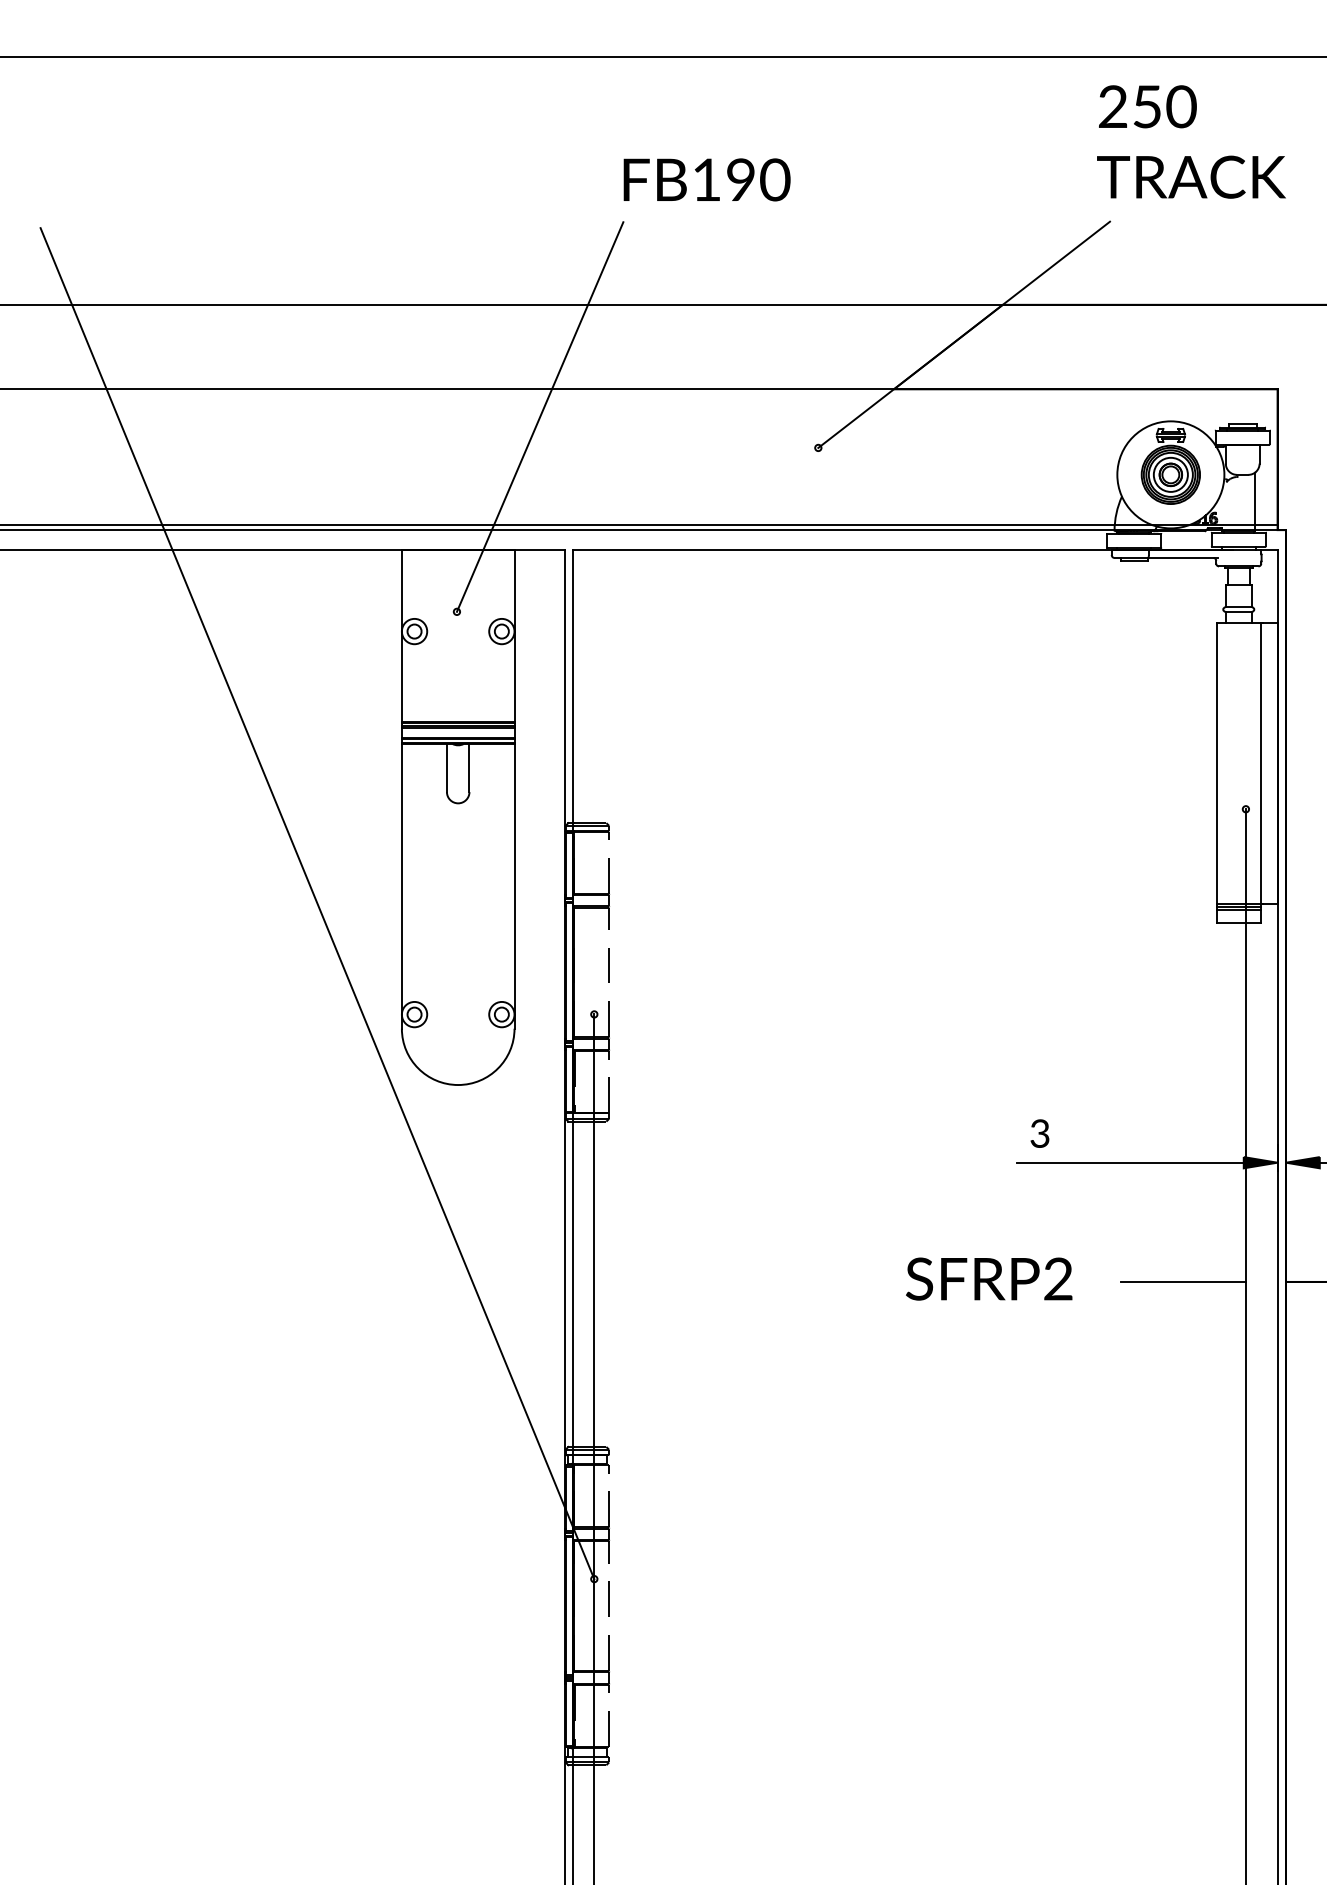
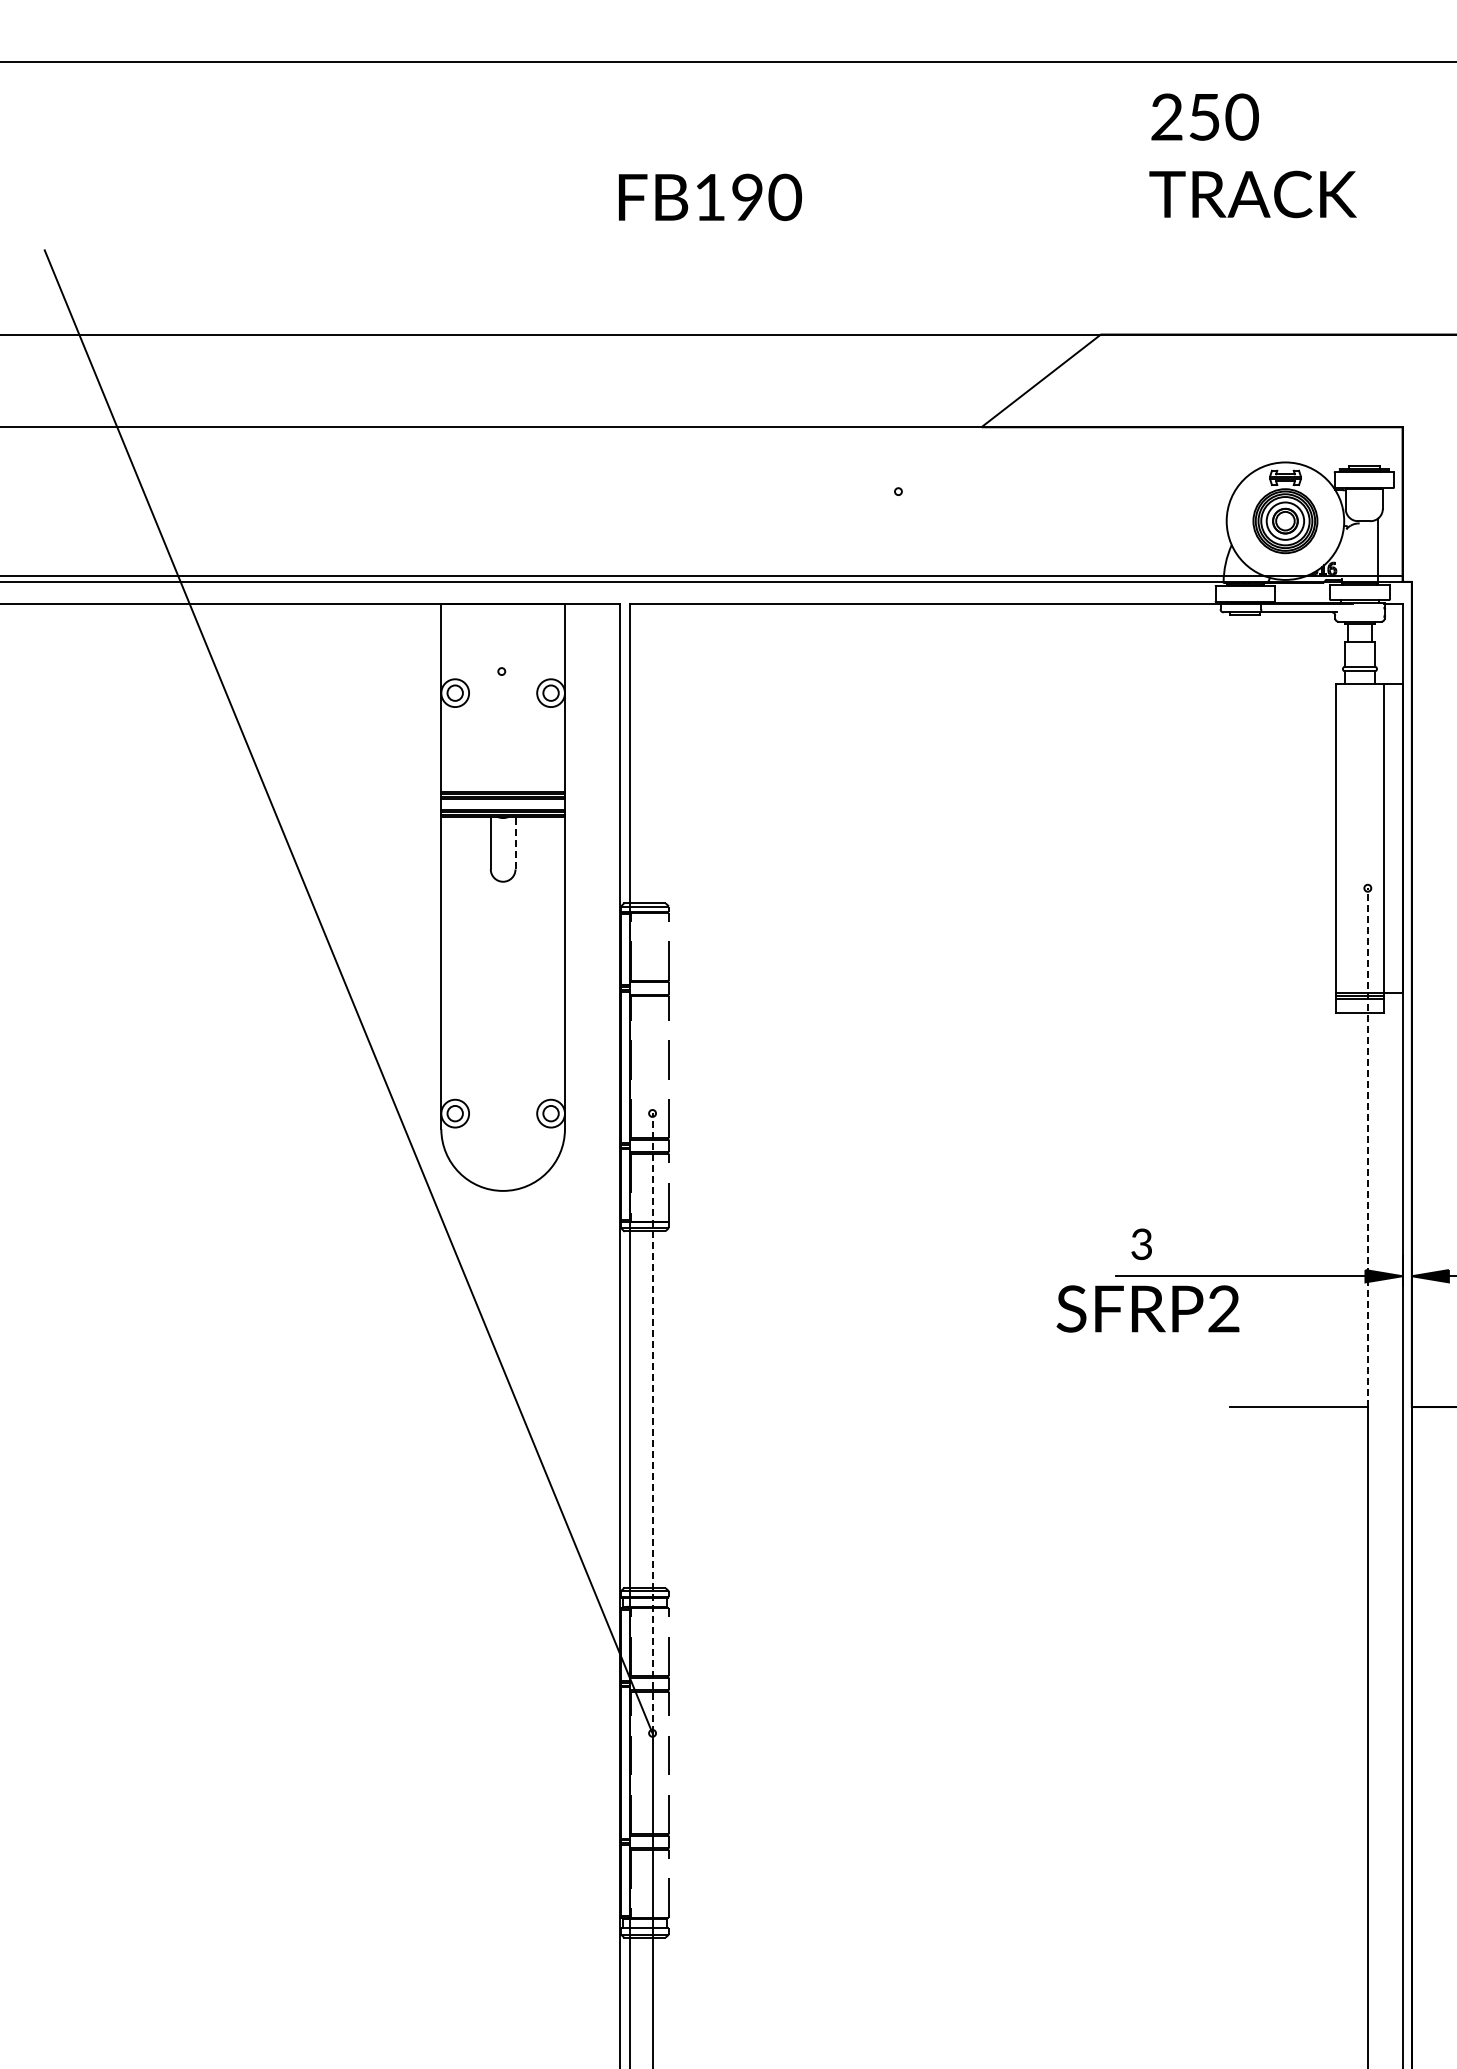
text: (1190, 141) -> (1252, 155), moved
text: (707, 179) -> (710, 196), moved
line: (964, 334) -> (1058, 367), removed
line: (539, 416) -> (592, 457), removed
line: (469, 767) -> (515, 842), solid -> dashed
line: (1245, 1045) -> (1367, 1147), solid -> dashed
text: (988, 1278) -> (1147, 1308), moved
line: (594, 1296) -> (652, 1423), solid -> dashed

